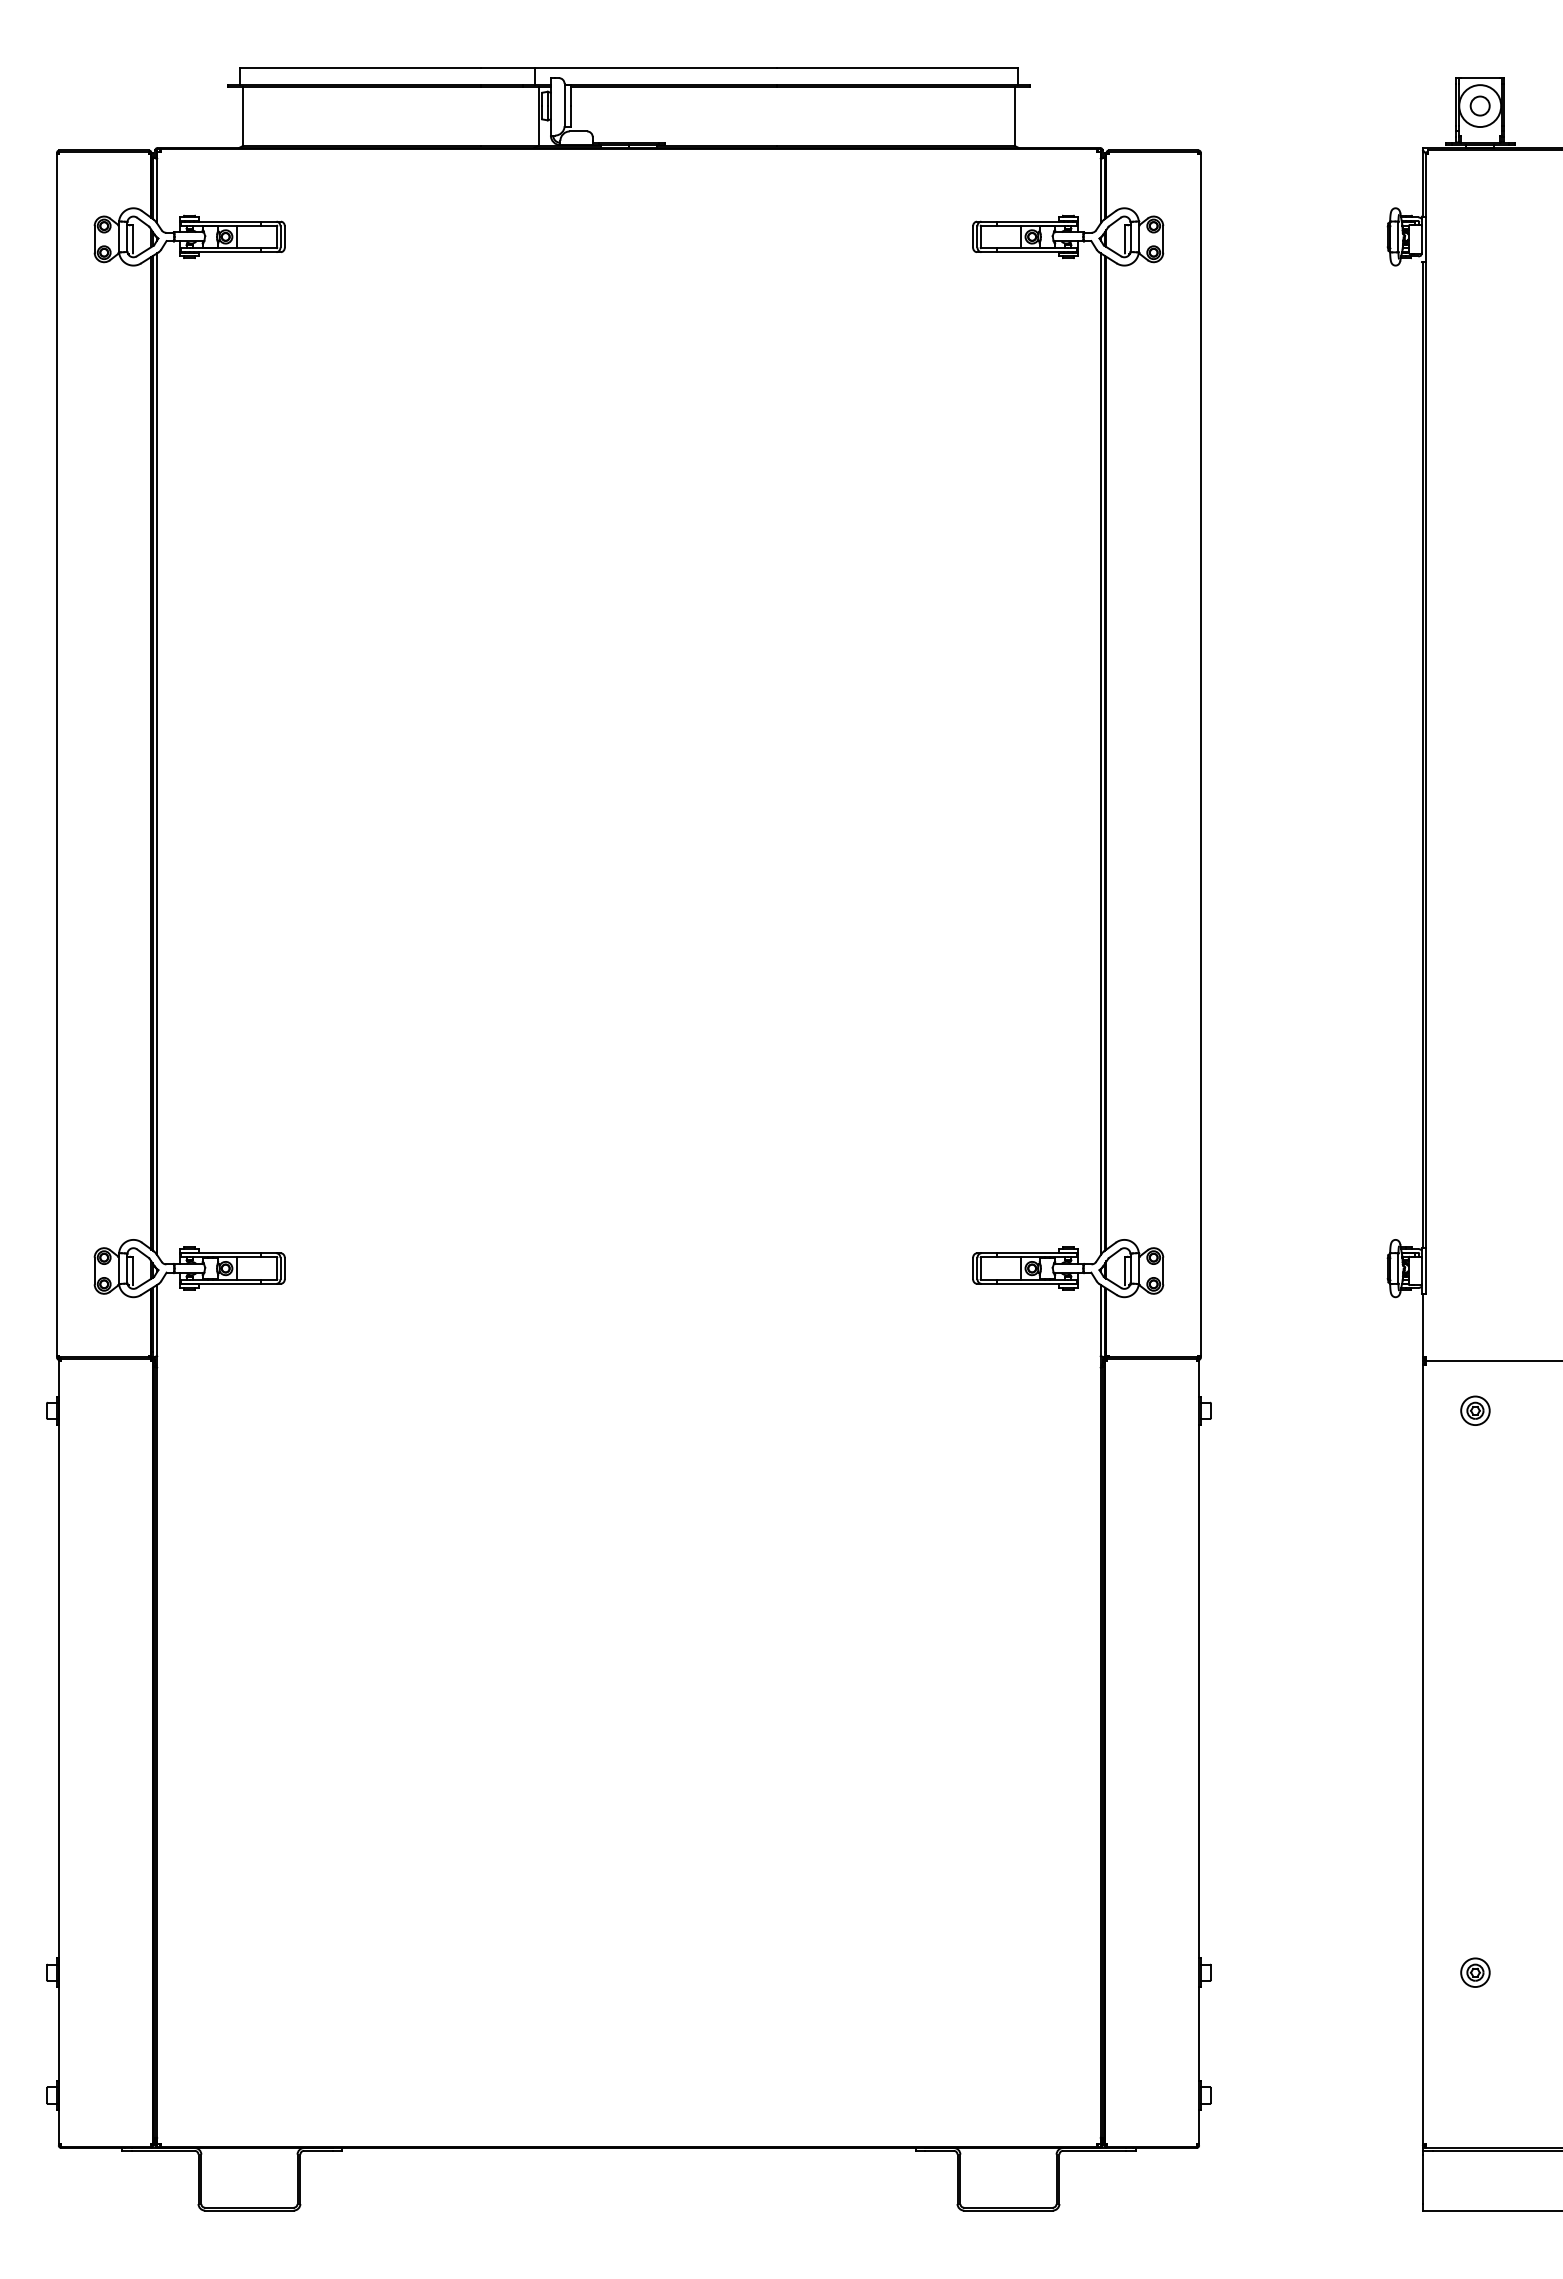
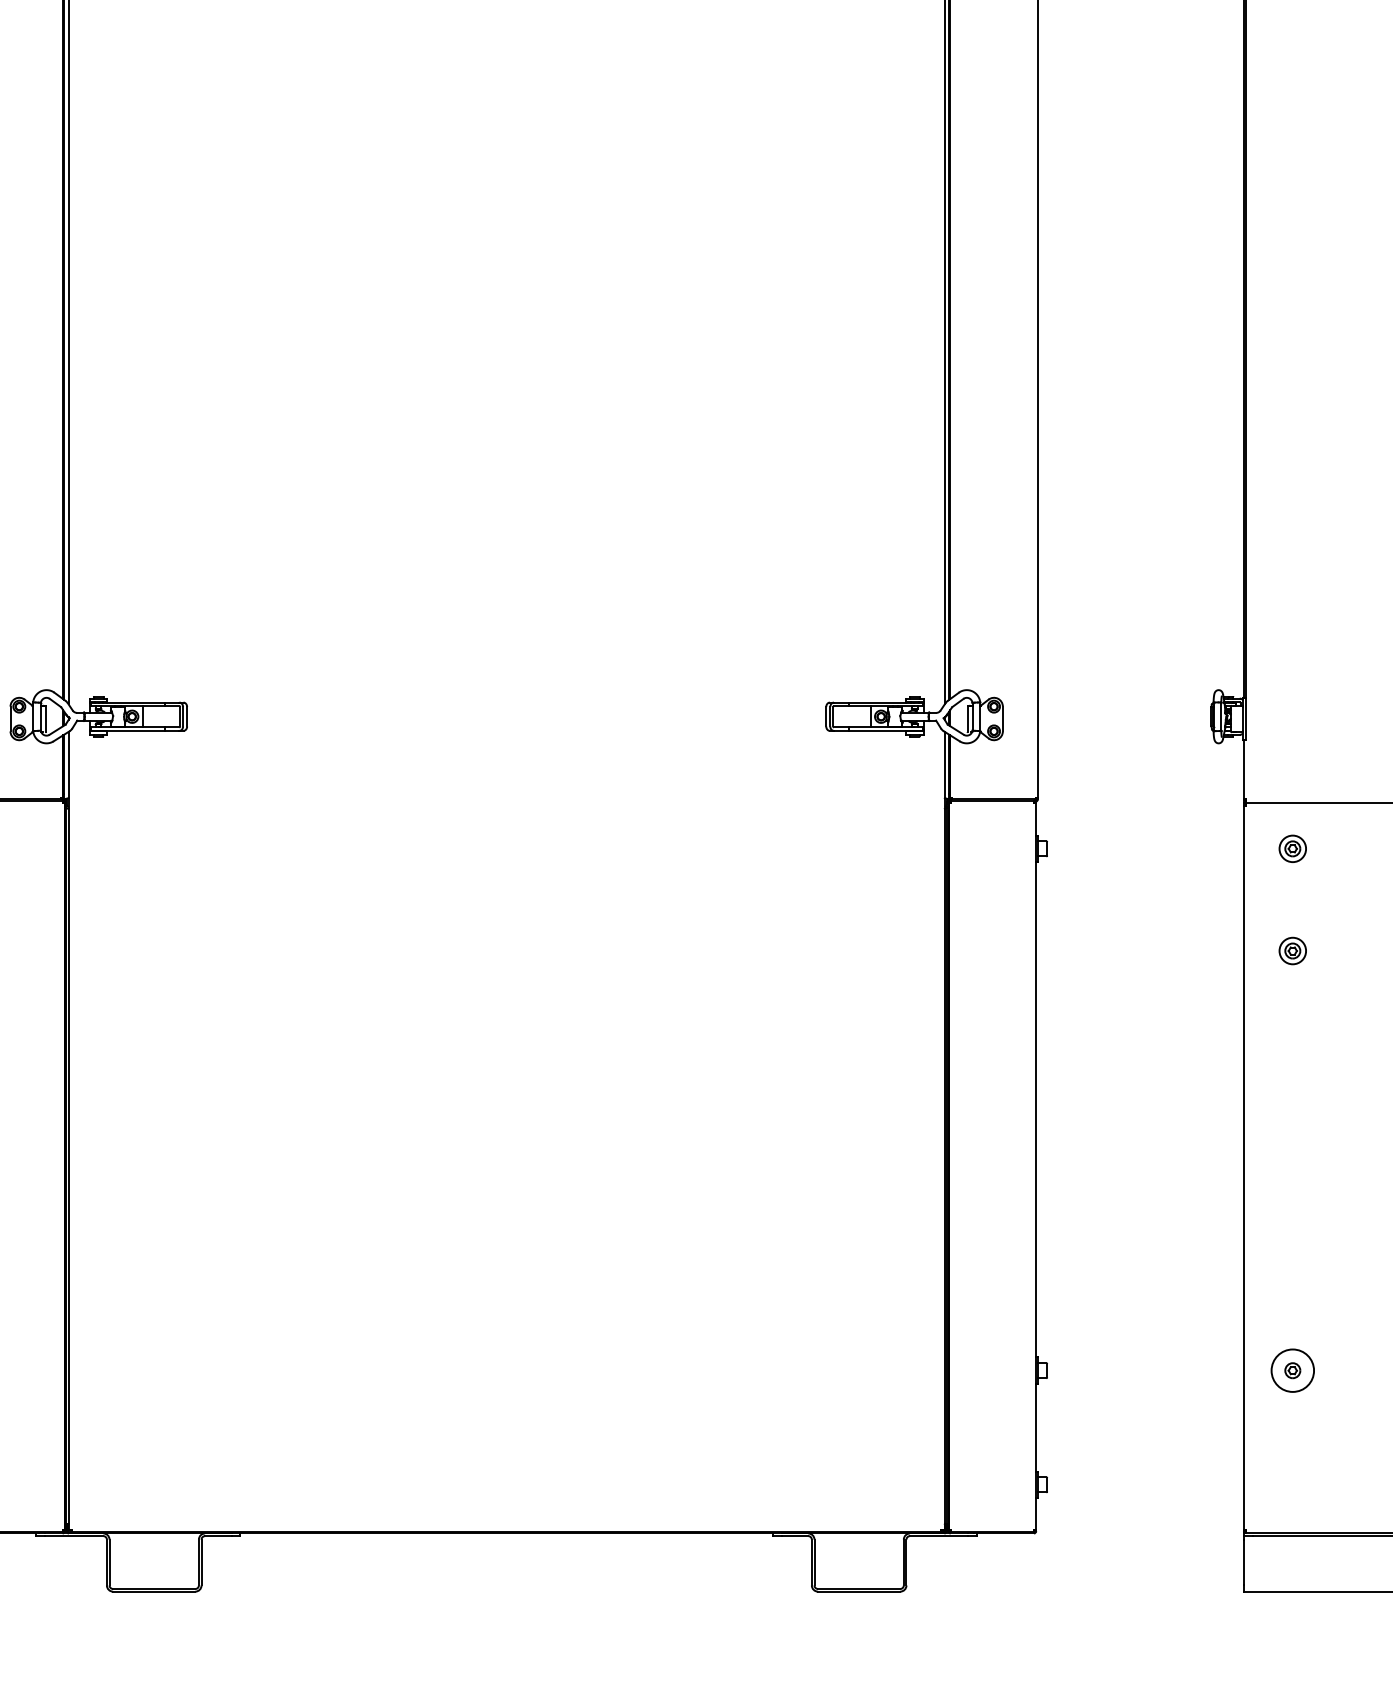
part: (1475, 1520) -> (1292, 950), added
circle: (1475, 1972) -> (1292, 1370), size x1.6

